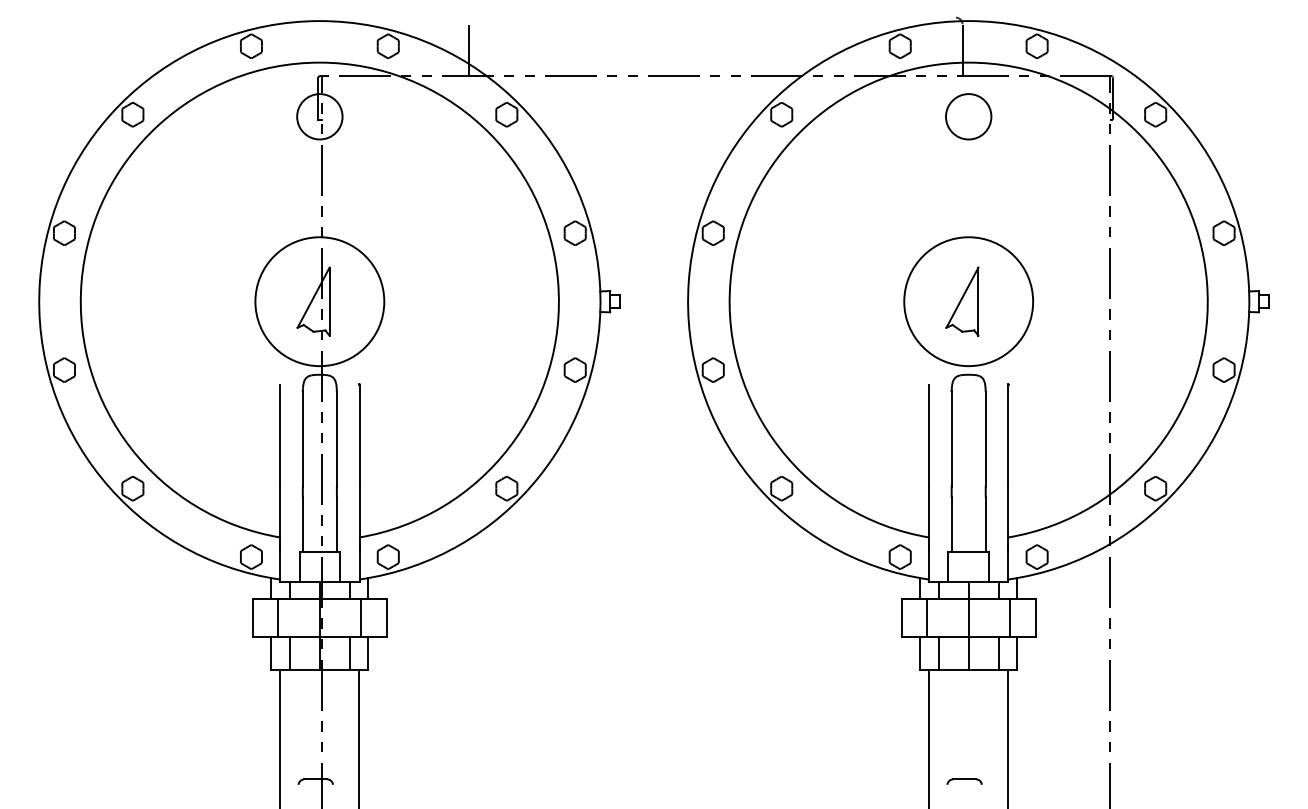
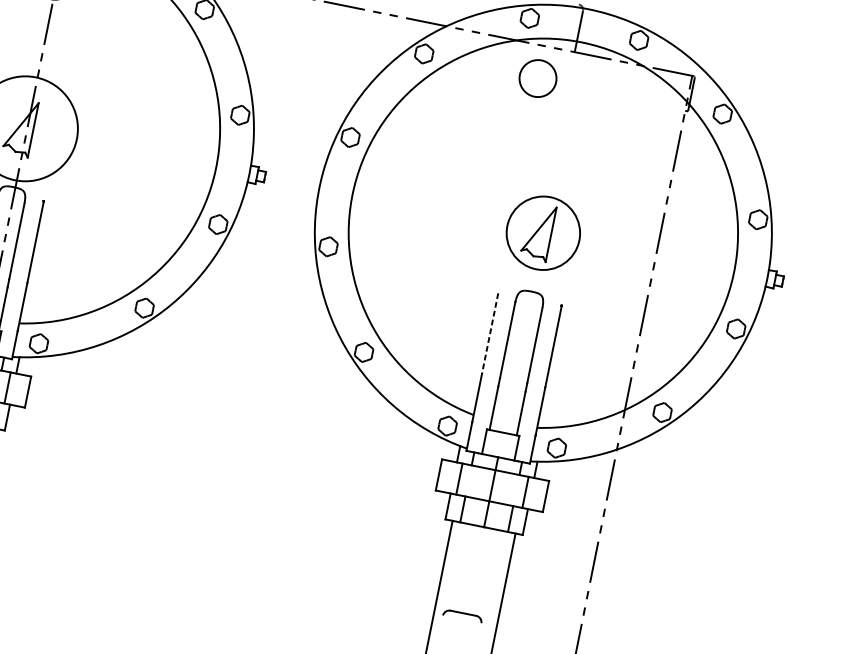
circle: (968, 116) -> (537, 78), moved
circle: (968, 301) -> (543, 233), size x0.7
line: (928, 435) -> (489, 333), solid -> dashed
part: (964, 781) -> (462, 615), size x1.4

